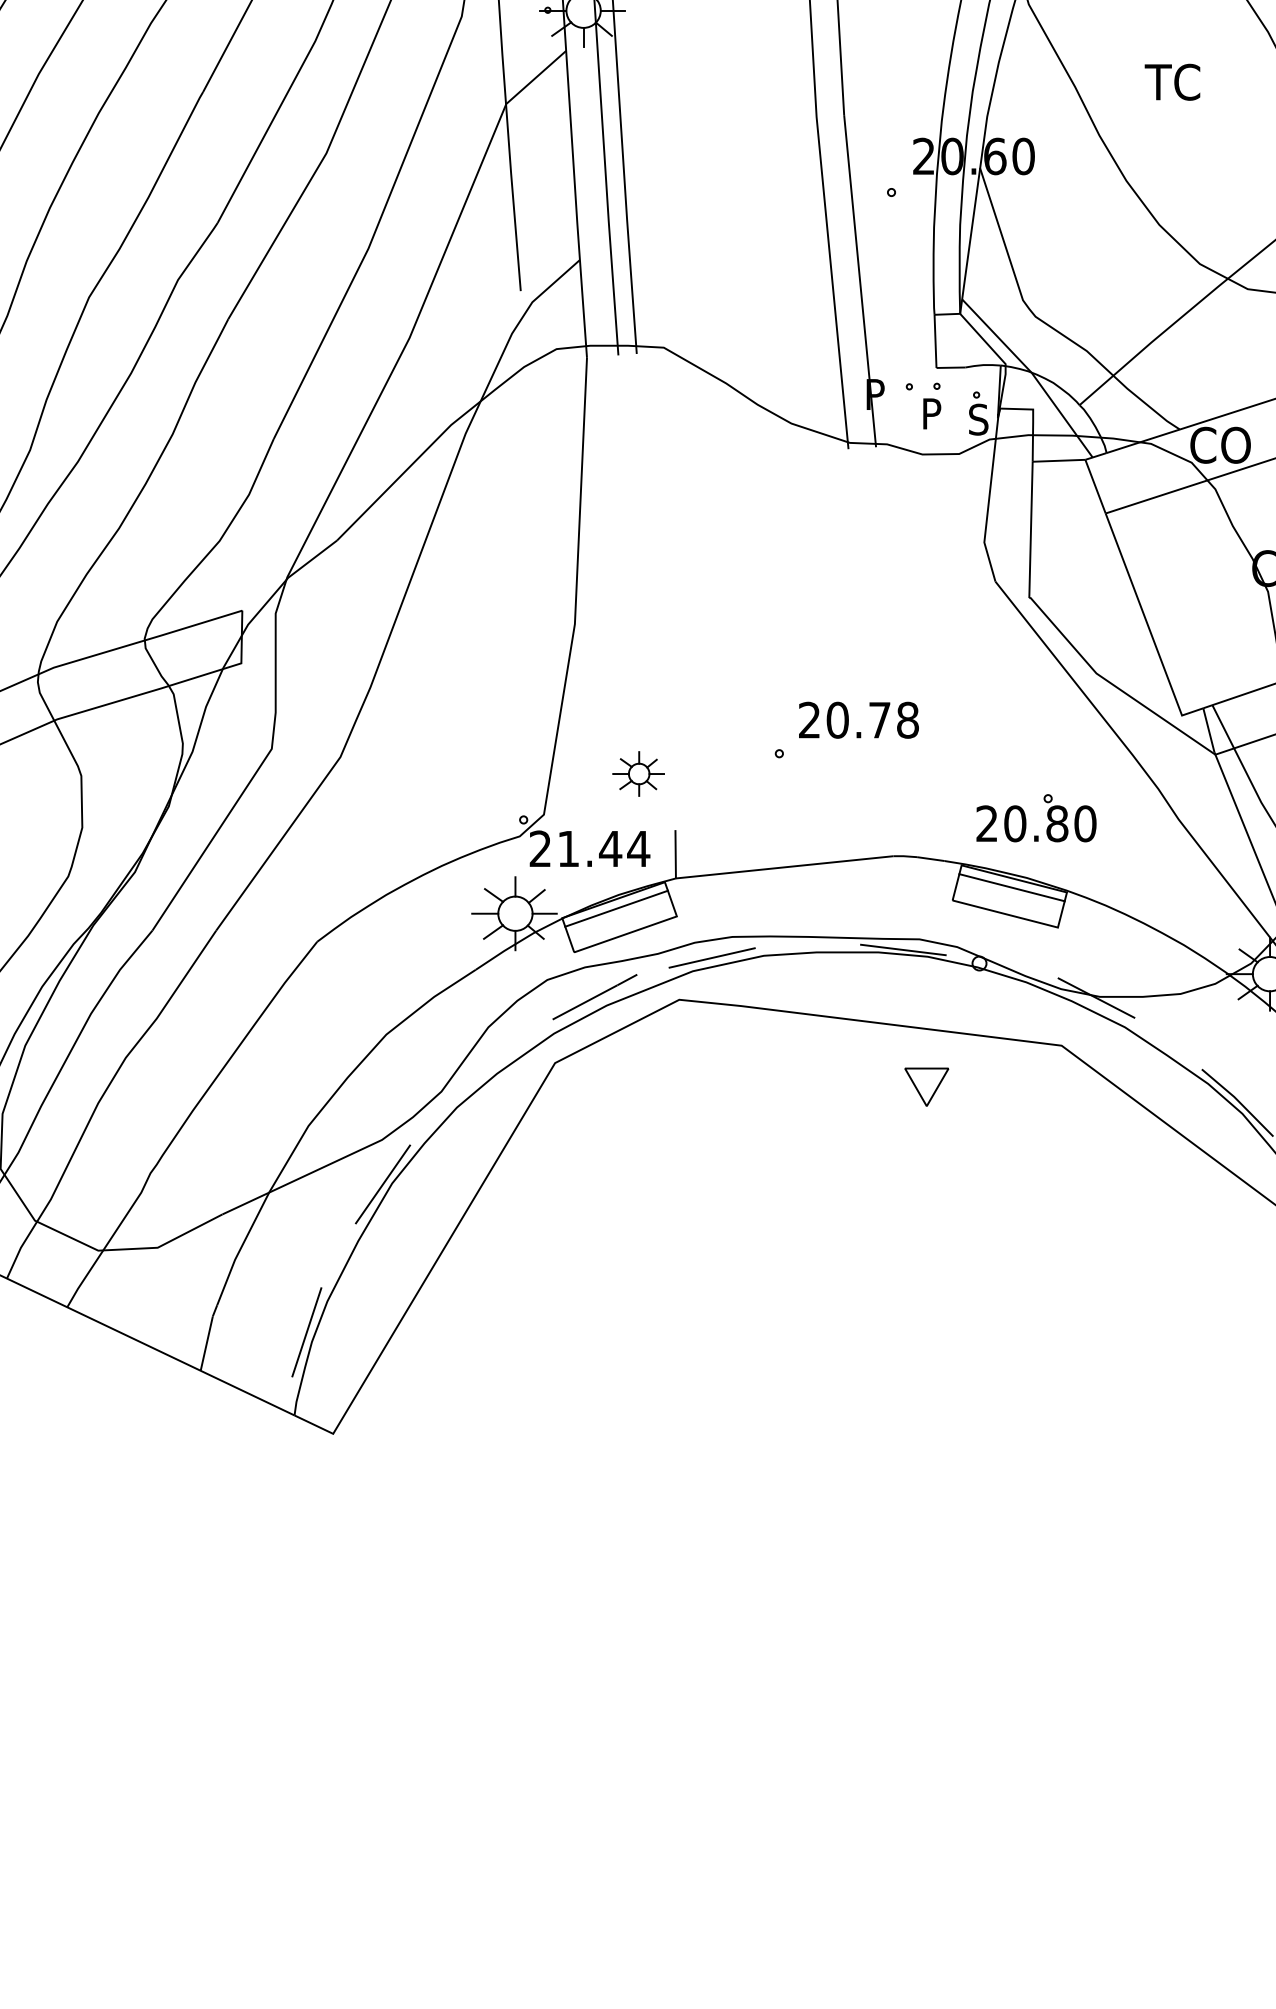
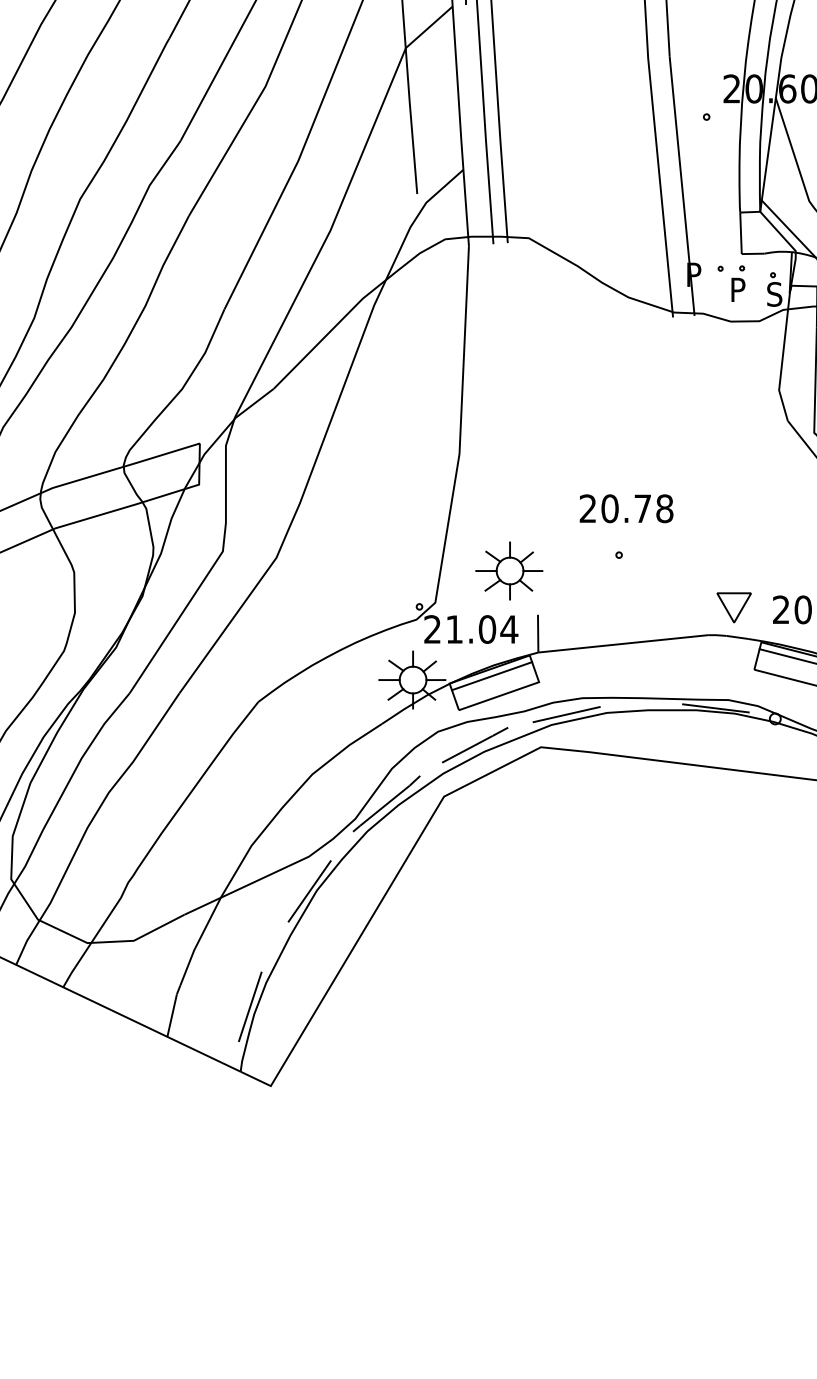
text: (858, 719) -> (626, 508), moved
part: (638, 773) -> (509, 570), size x1.67
text: (610, 848) -> (487, 629), 21.44 -> 21.04
line: (481, 1072) -> (386, 804), added
part: (926, 1086) -> (733, 607), moved

